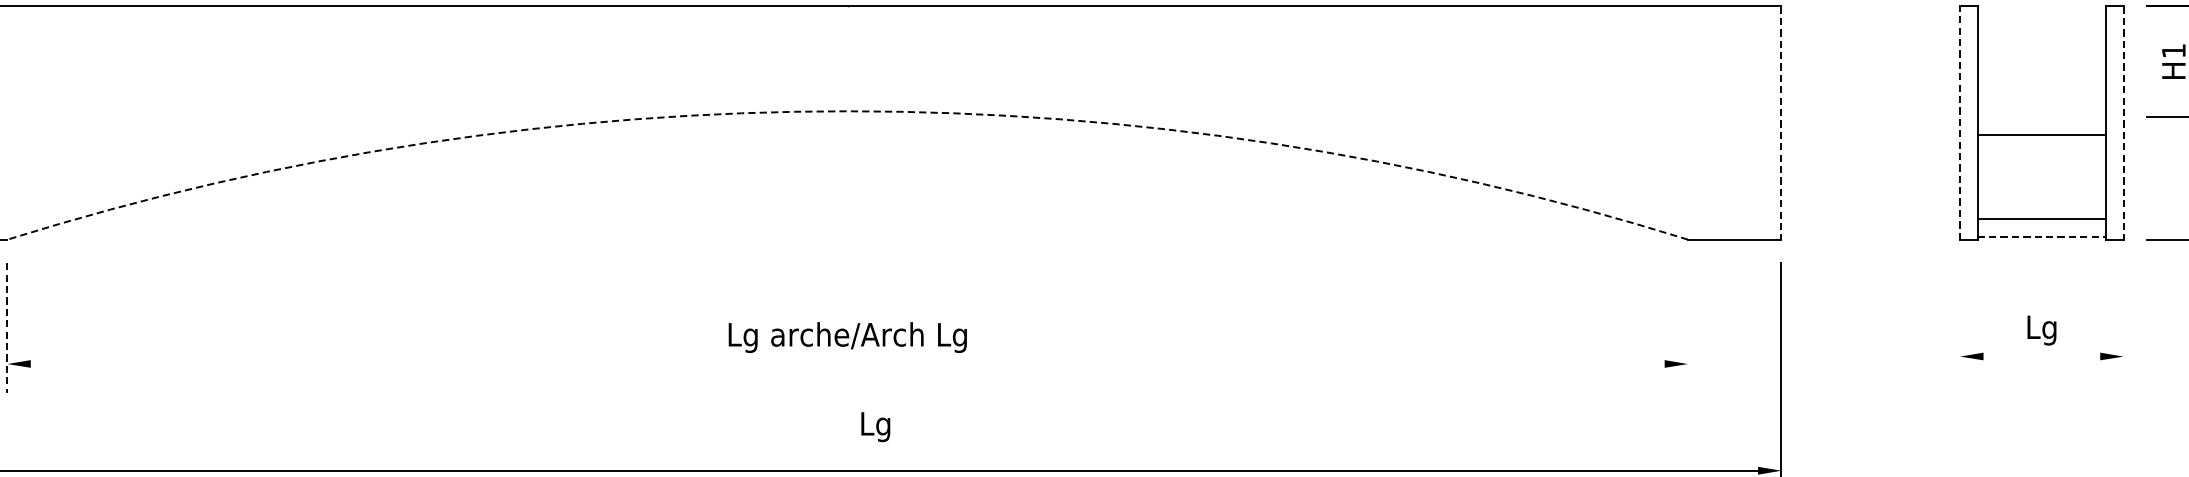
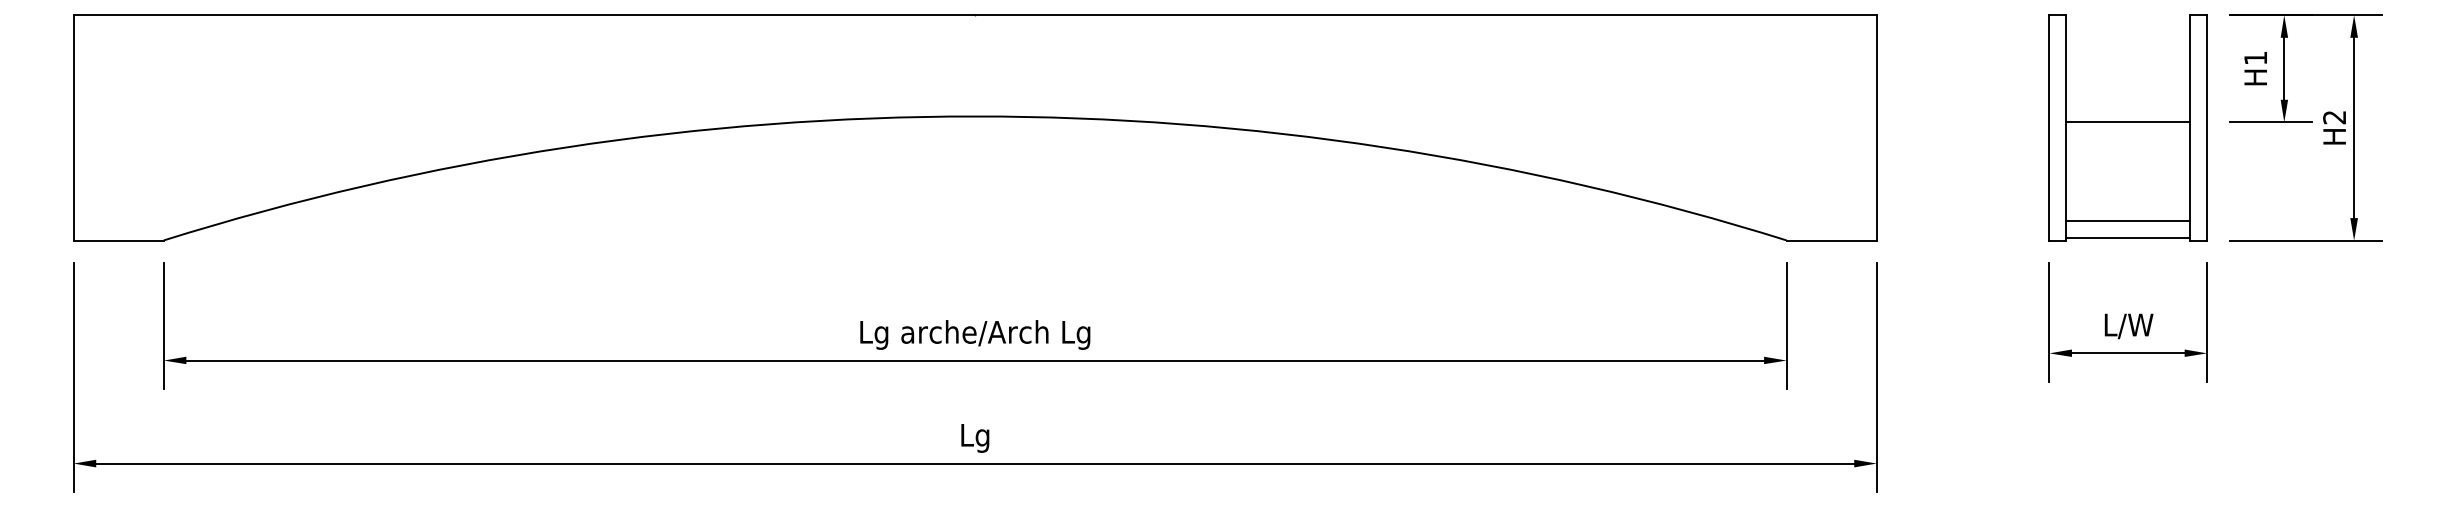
arc: (848, 111) -> (975, 116), dashed -> solid
line: (1781, 122) -> (1876, 127), dashed -> solid
line: (1960, 122) -> (2049, 127), dashed -> solid
line: (2123, 122) -> (2207, 127), dashed -> solid
line: (2042, 135) -> (2128, 122), moved
line: (2042, 236) -> (2128, 237), dashed -> solid
line: (1960, 324) -> (2049, 322), added
line: (2123, 324) -> (2207, 322), added
line: (7, 327) -> (163, 325), dashed -> solid
line: (1687, 327) -> (1786, 325), added
text: (2042, 329) -> (2128, 327), Lg -> L/W
line: (2041, 356) -> (2127, 353), added
line: (848, 364) -> (975, 360), added
text: (875, 427) -> (975, 438), moved

